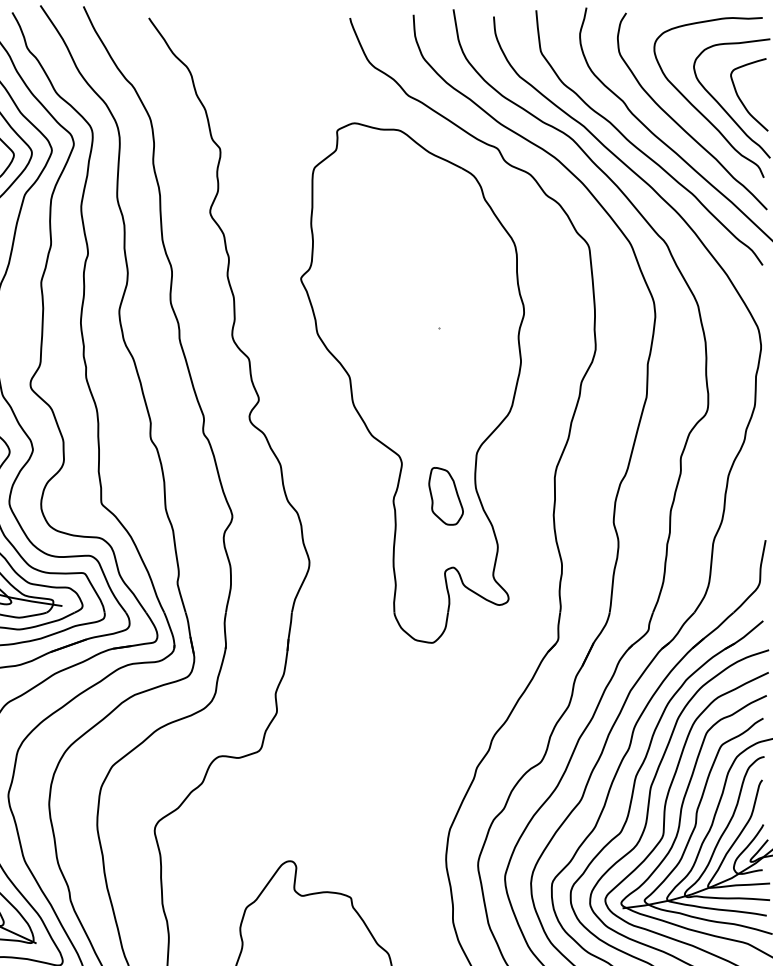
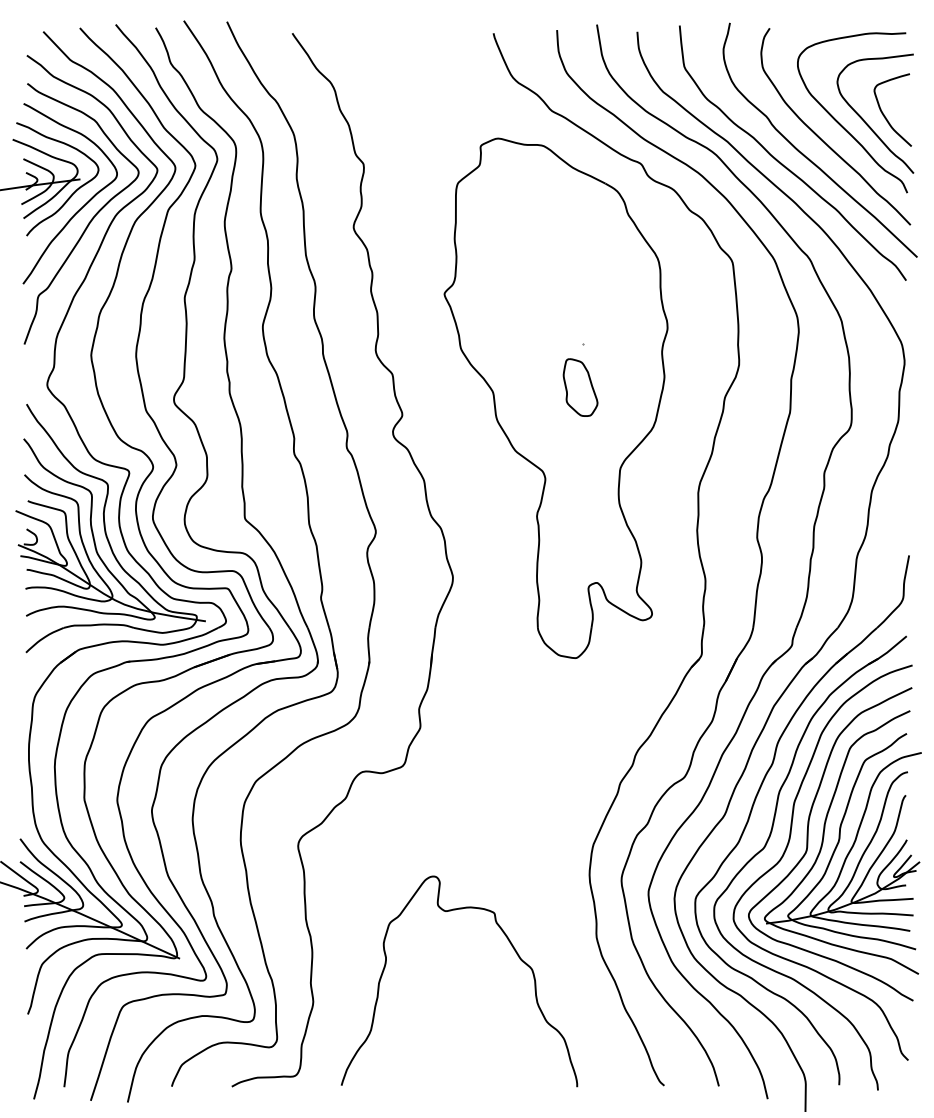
part: (446, 496) -> (580, 387), moved

